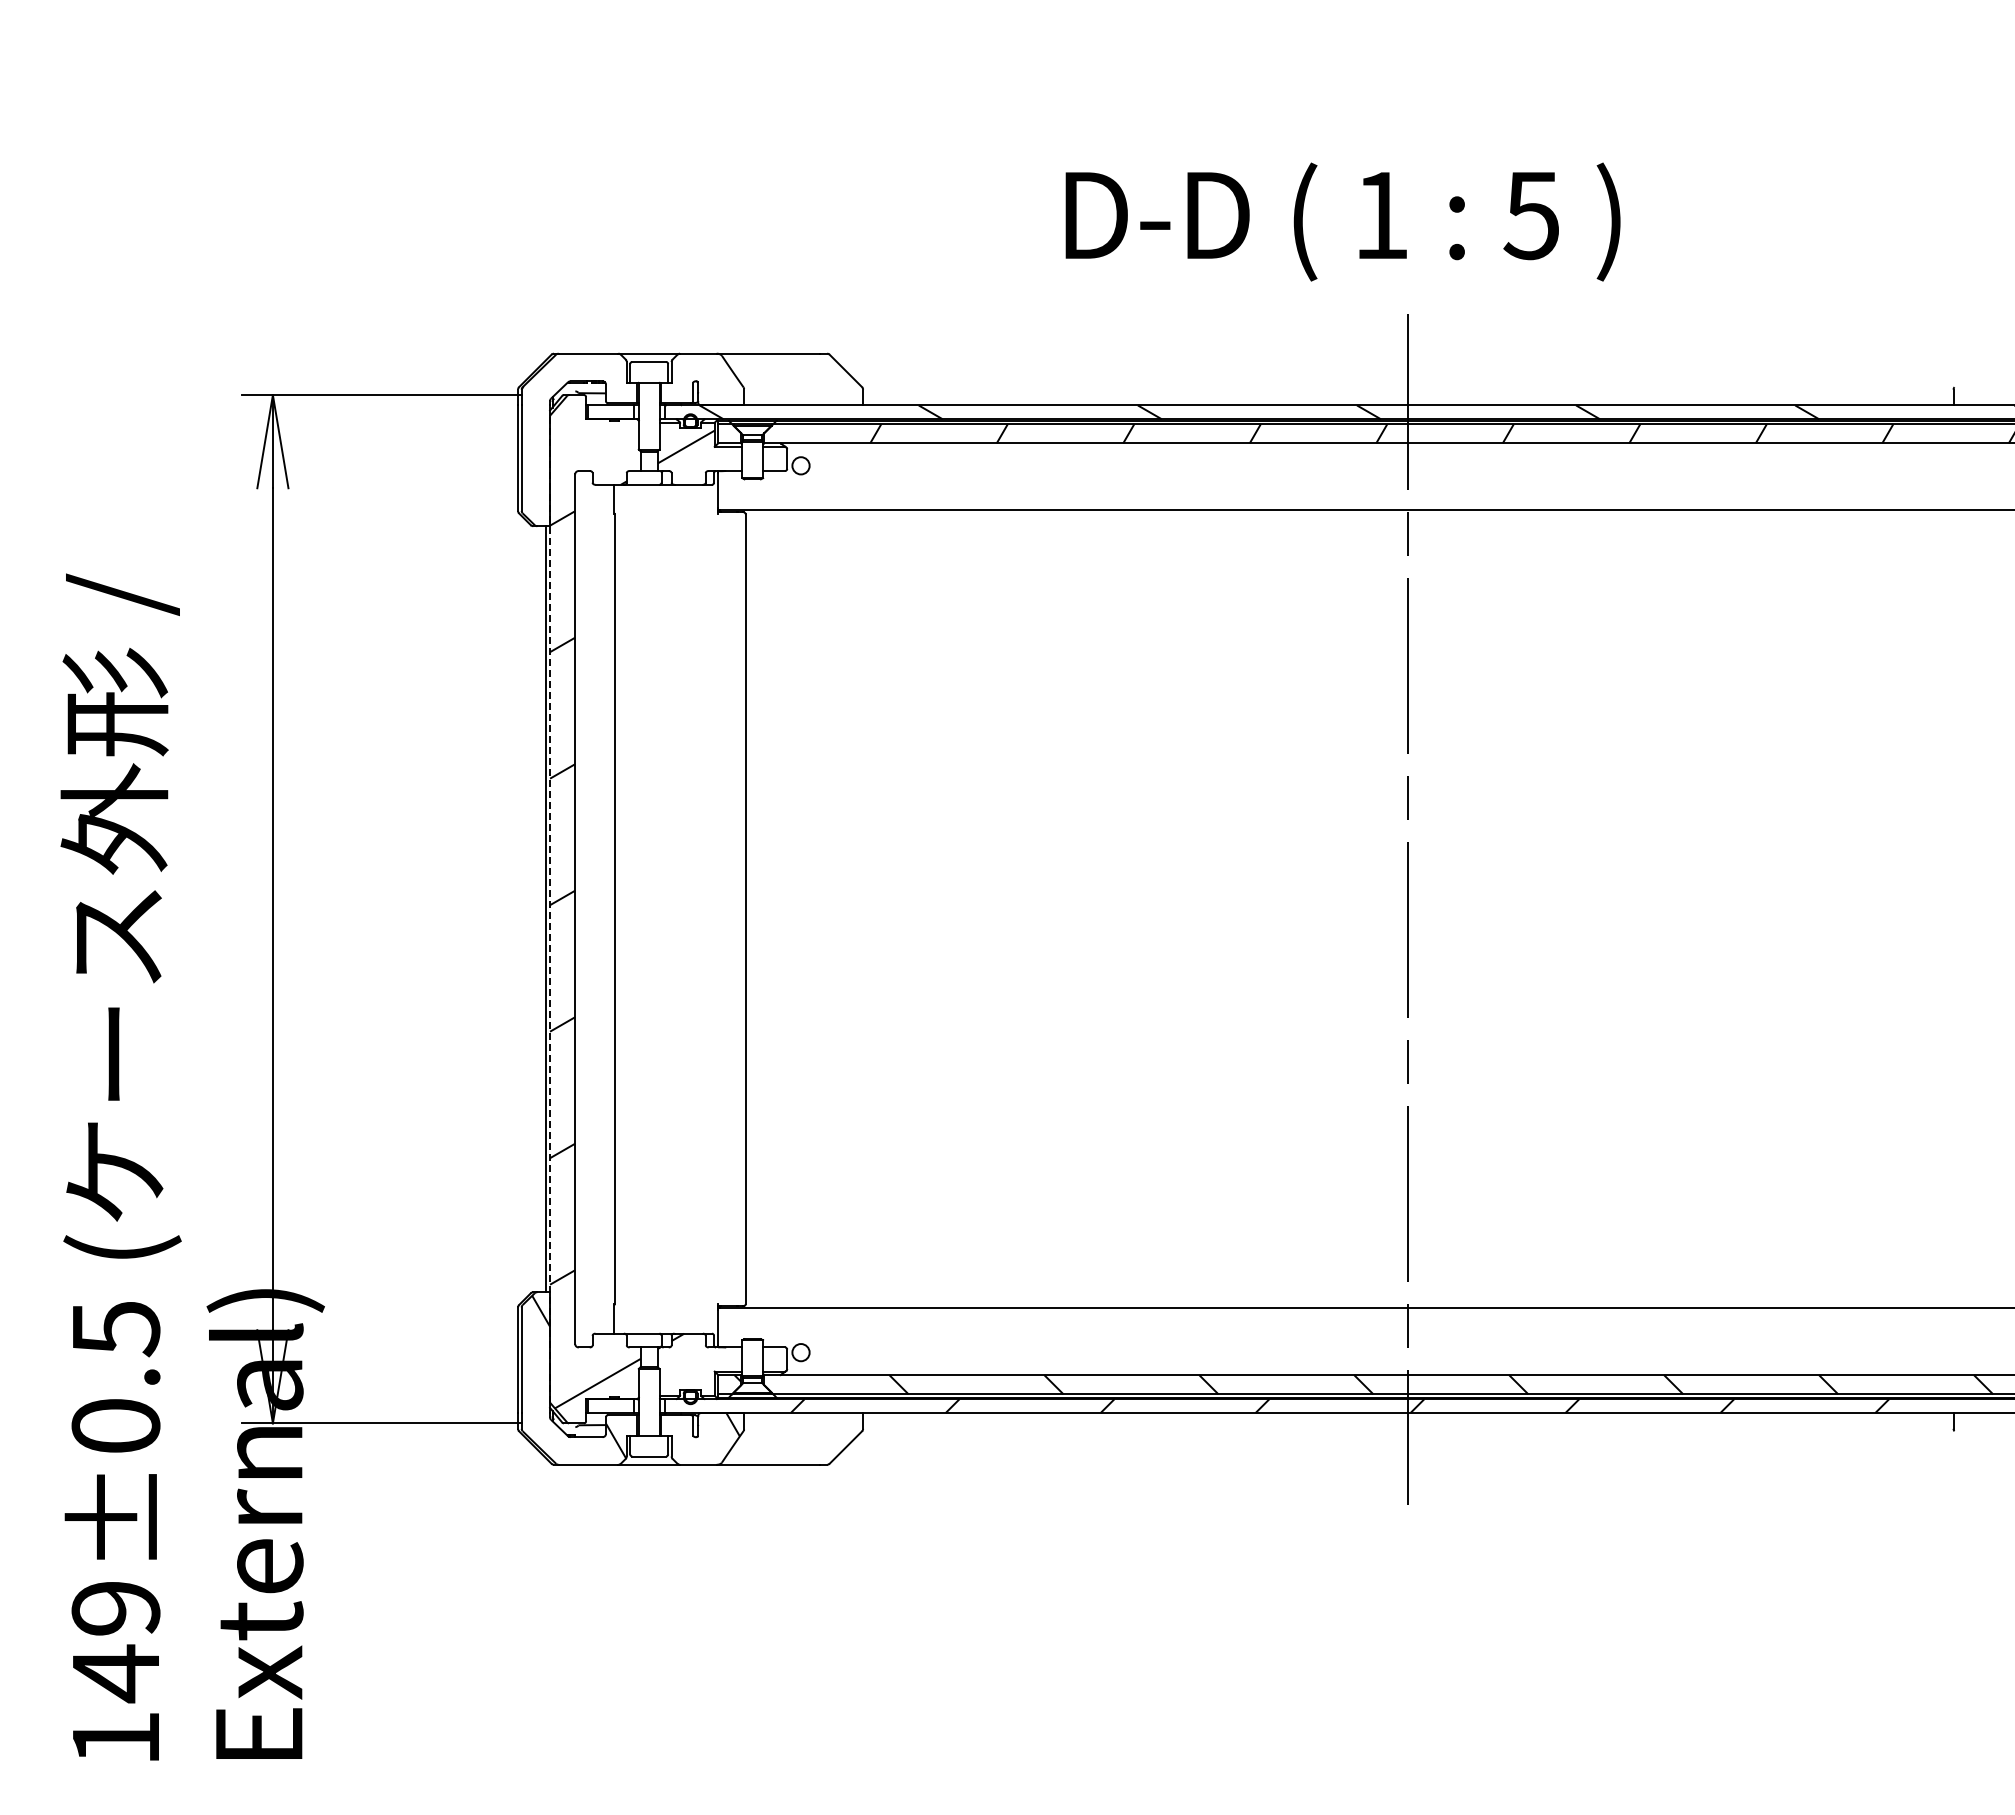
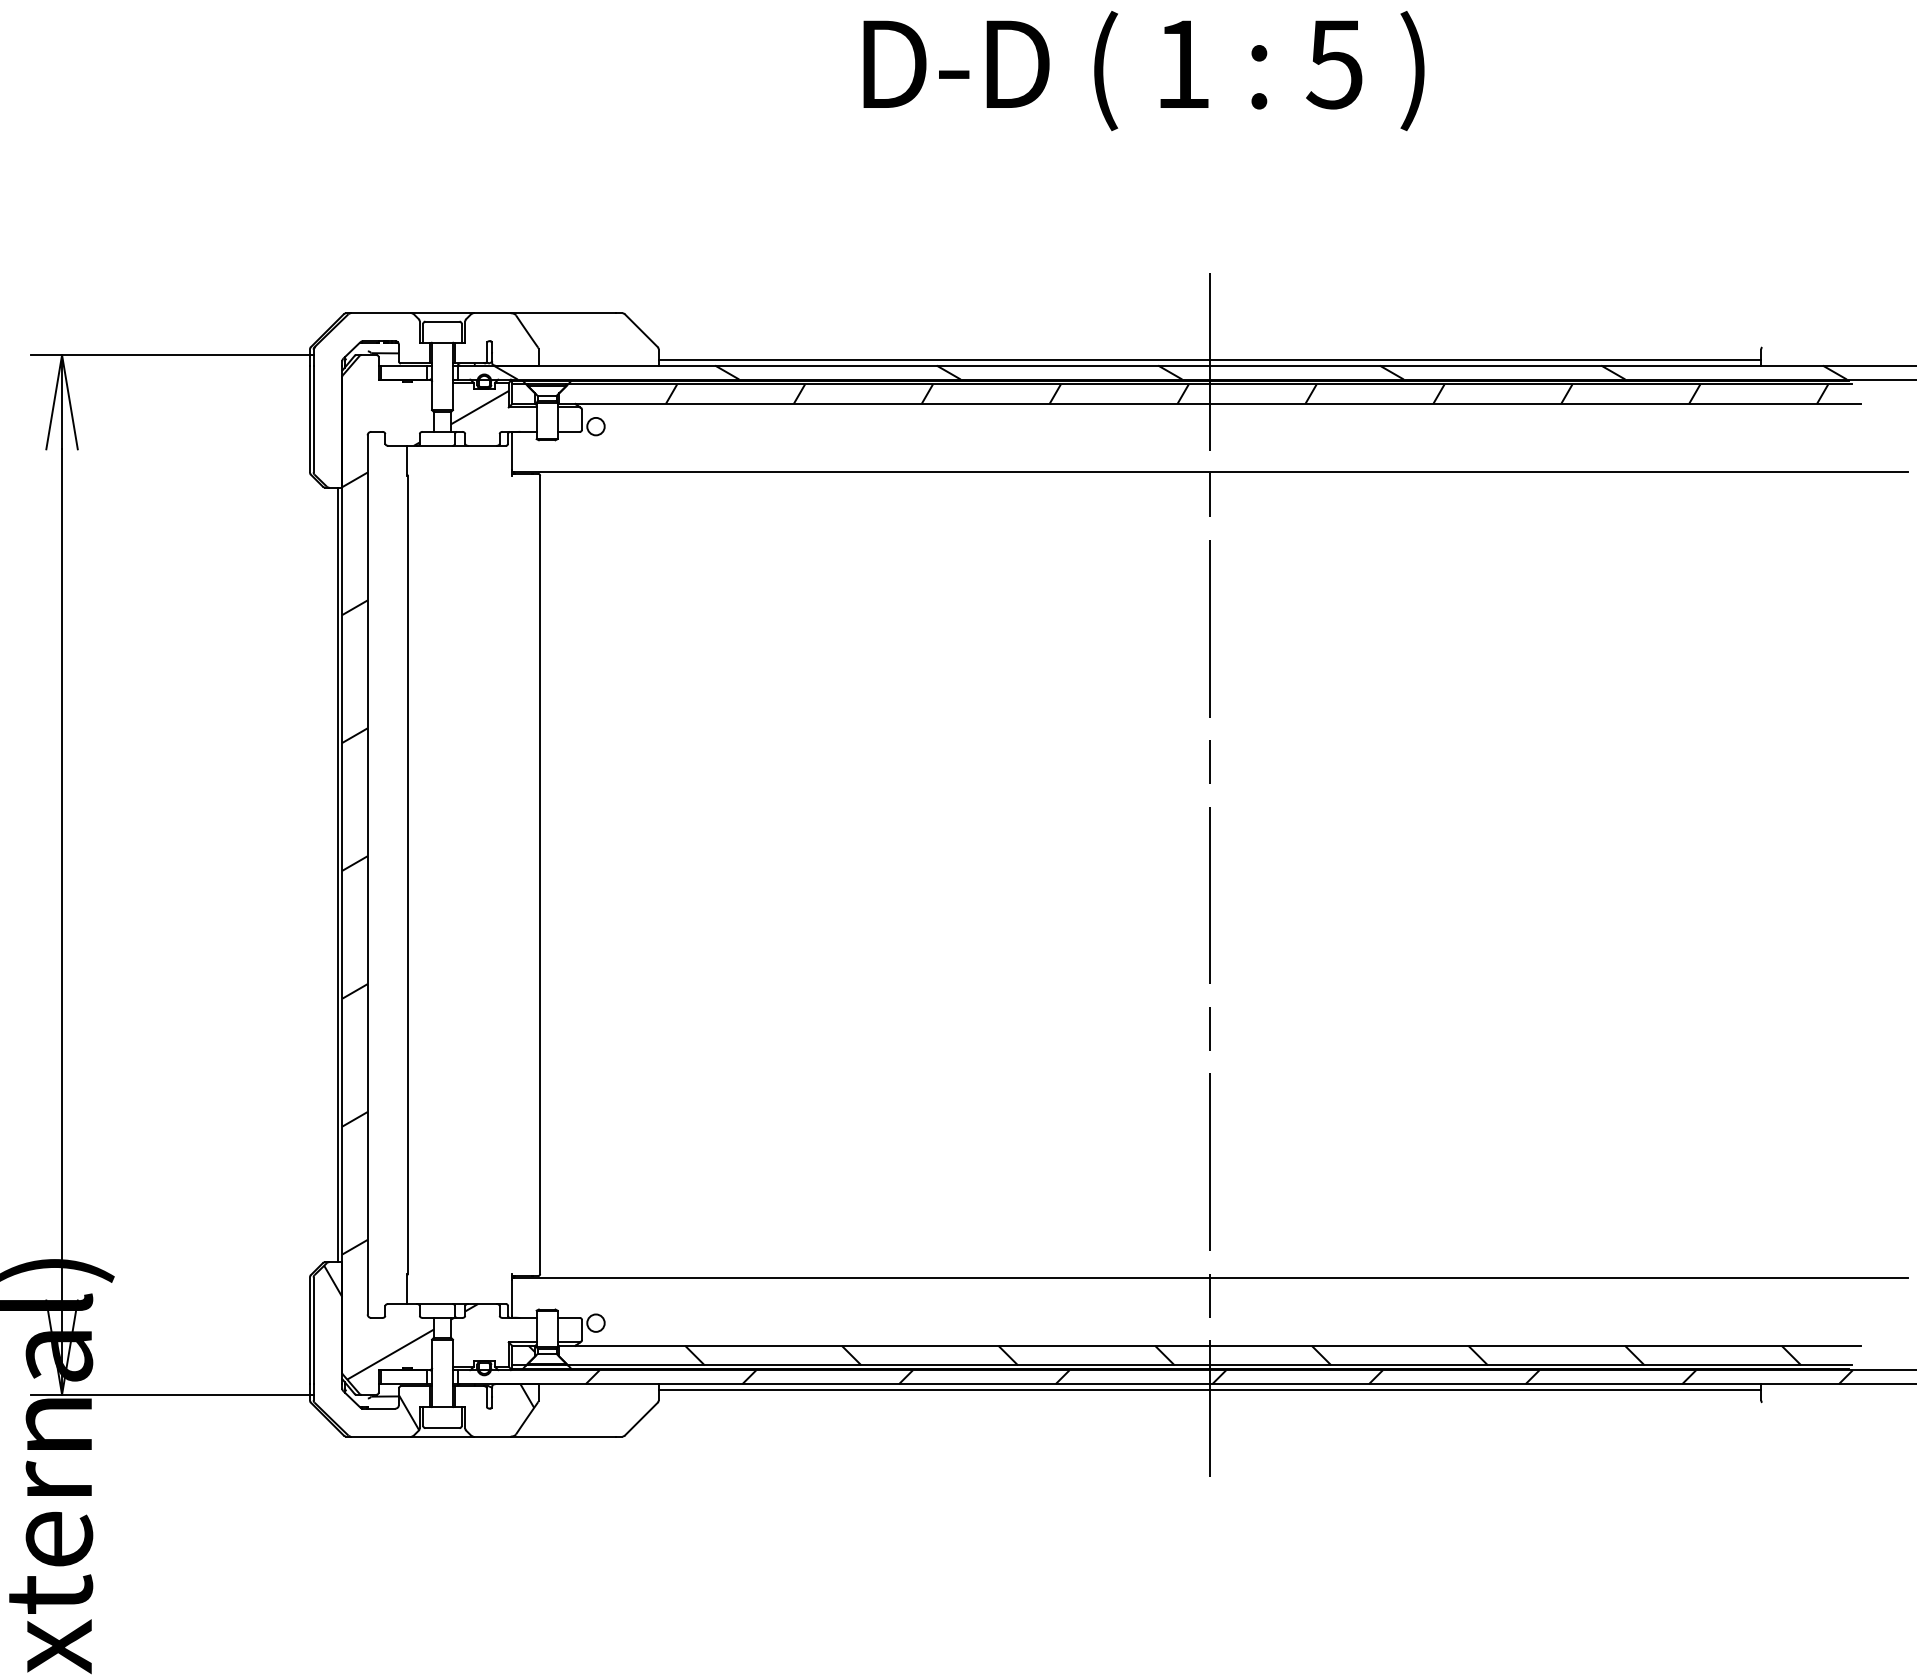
text: (1342, 221) -> (1143, 70), moved
line: (1408, 399) -> (1210, 359), added
line: (550, 909) -> (342, 875), dashed -> solid
line: (1408, 1418) -> (1210, 1389), added

